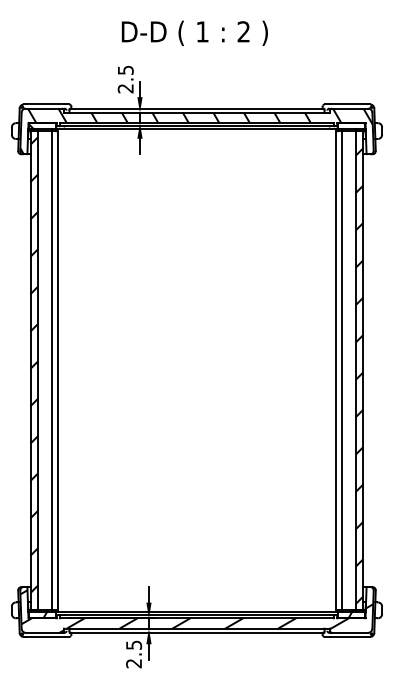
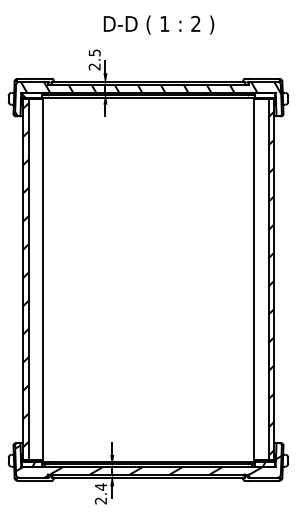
text: (194, 32) -> (158, 24), moved
line: (52, 370) -> (39, 279), removed
line: (341, 370) -> (257, 279), removed
text: (134, 645) -> (101, 487), 2.5 -> 2.4

